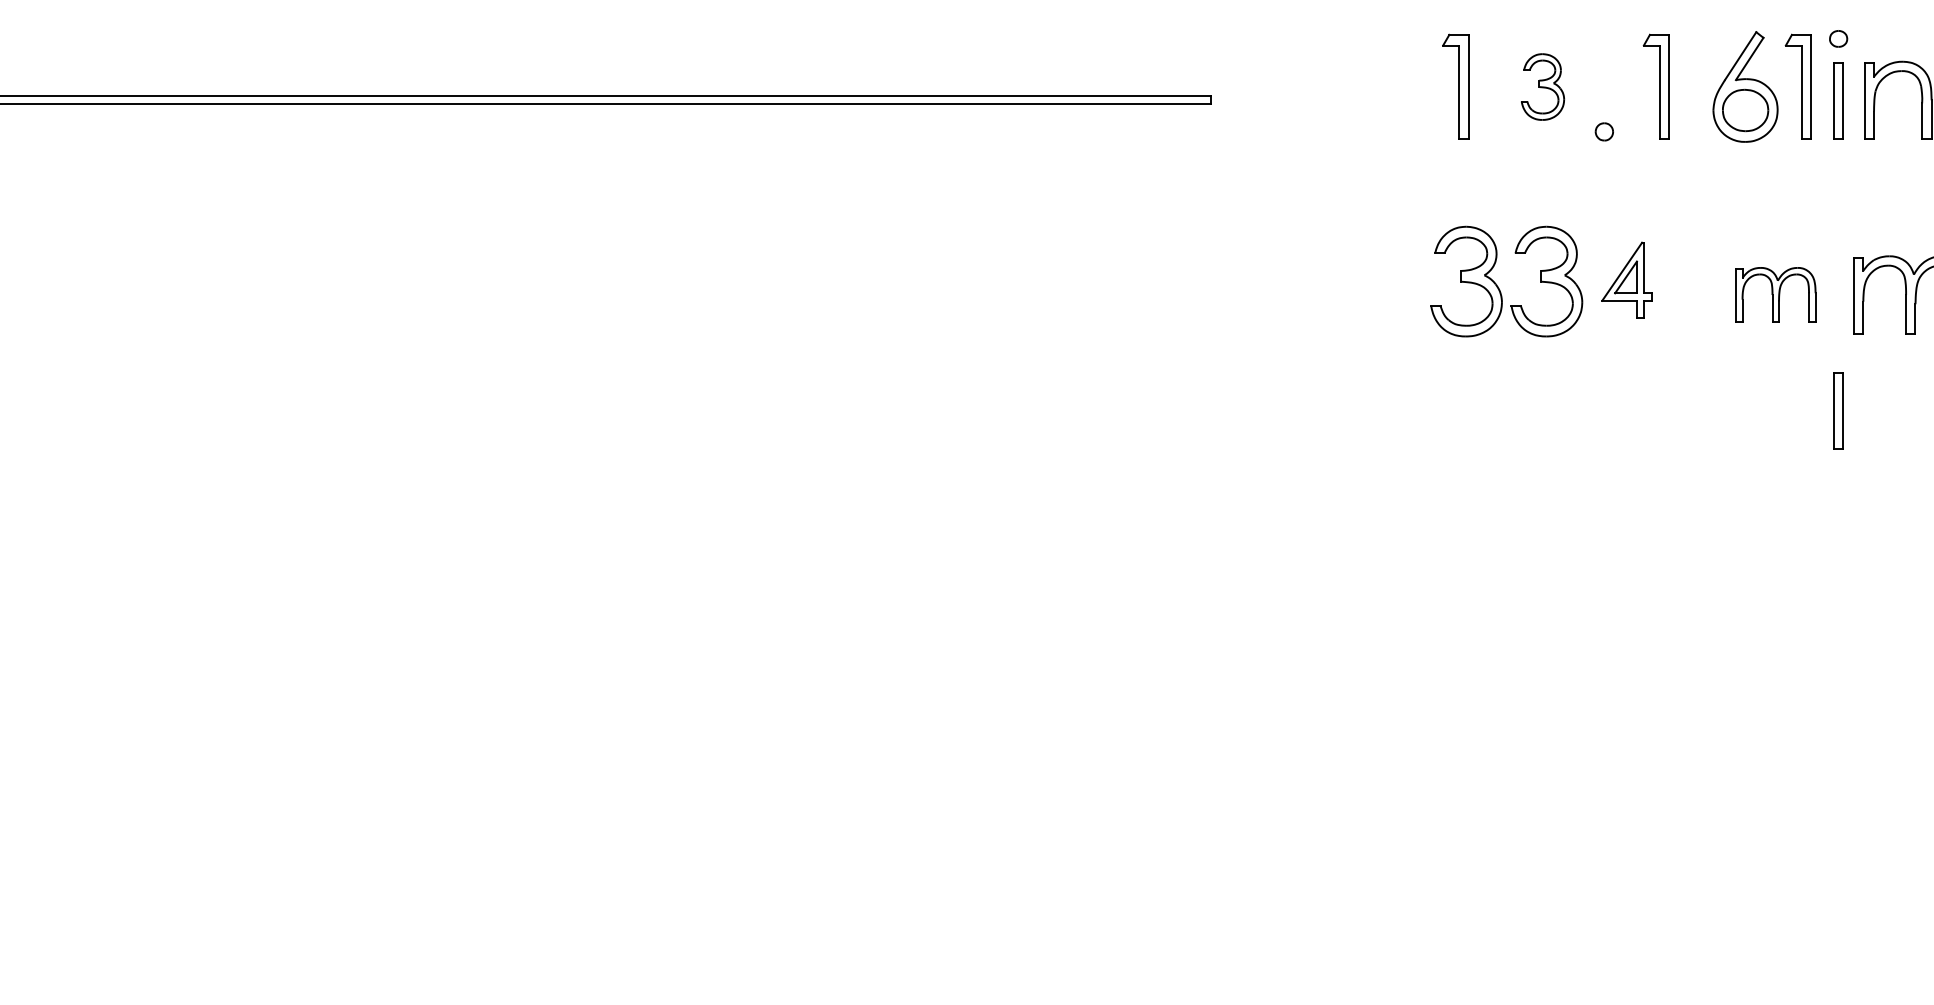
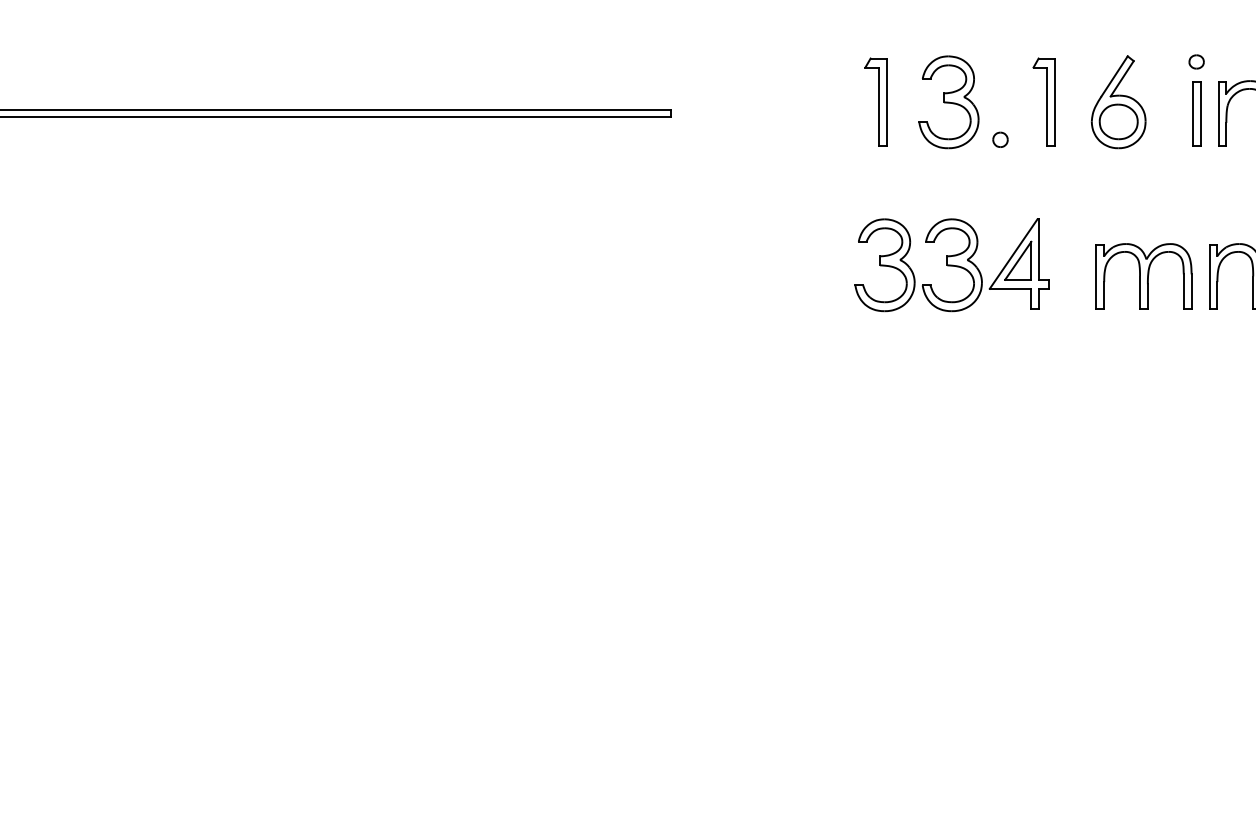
part: (1542, 86) -> (948, 101), size x1.67
part: (1797, 86) -> (1162, 101), removed
part: (1626, 279) -> (1019, 263), size x1.43
part: (1775, 294) -> (1143, 276), size x1.43
part: (1838, 410) -> (1196, 373), removed

